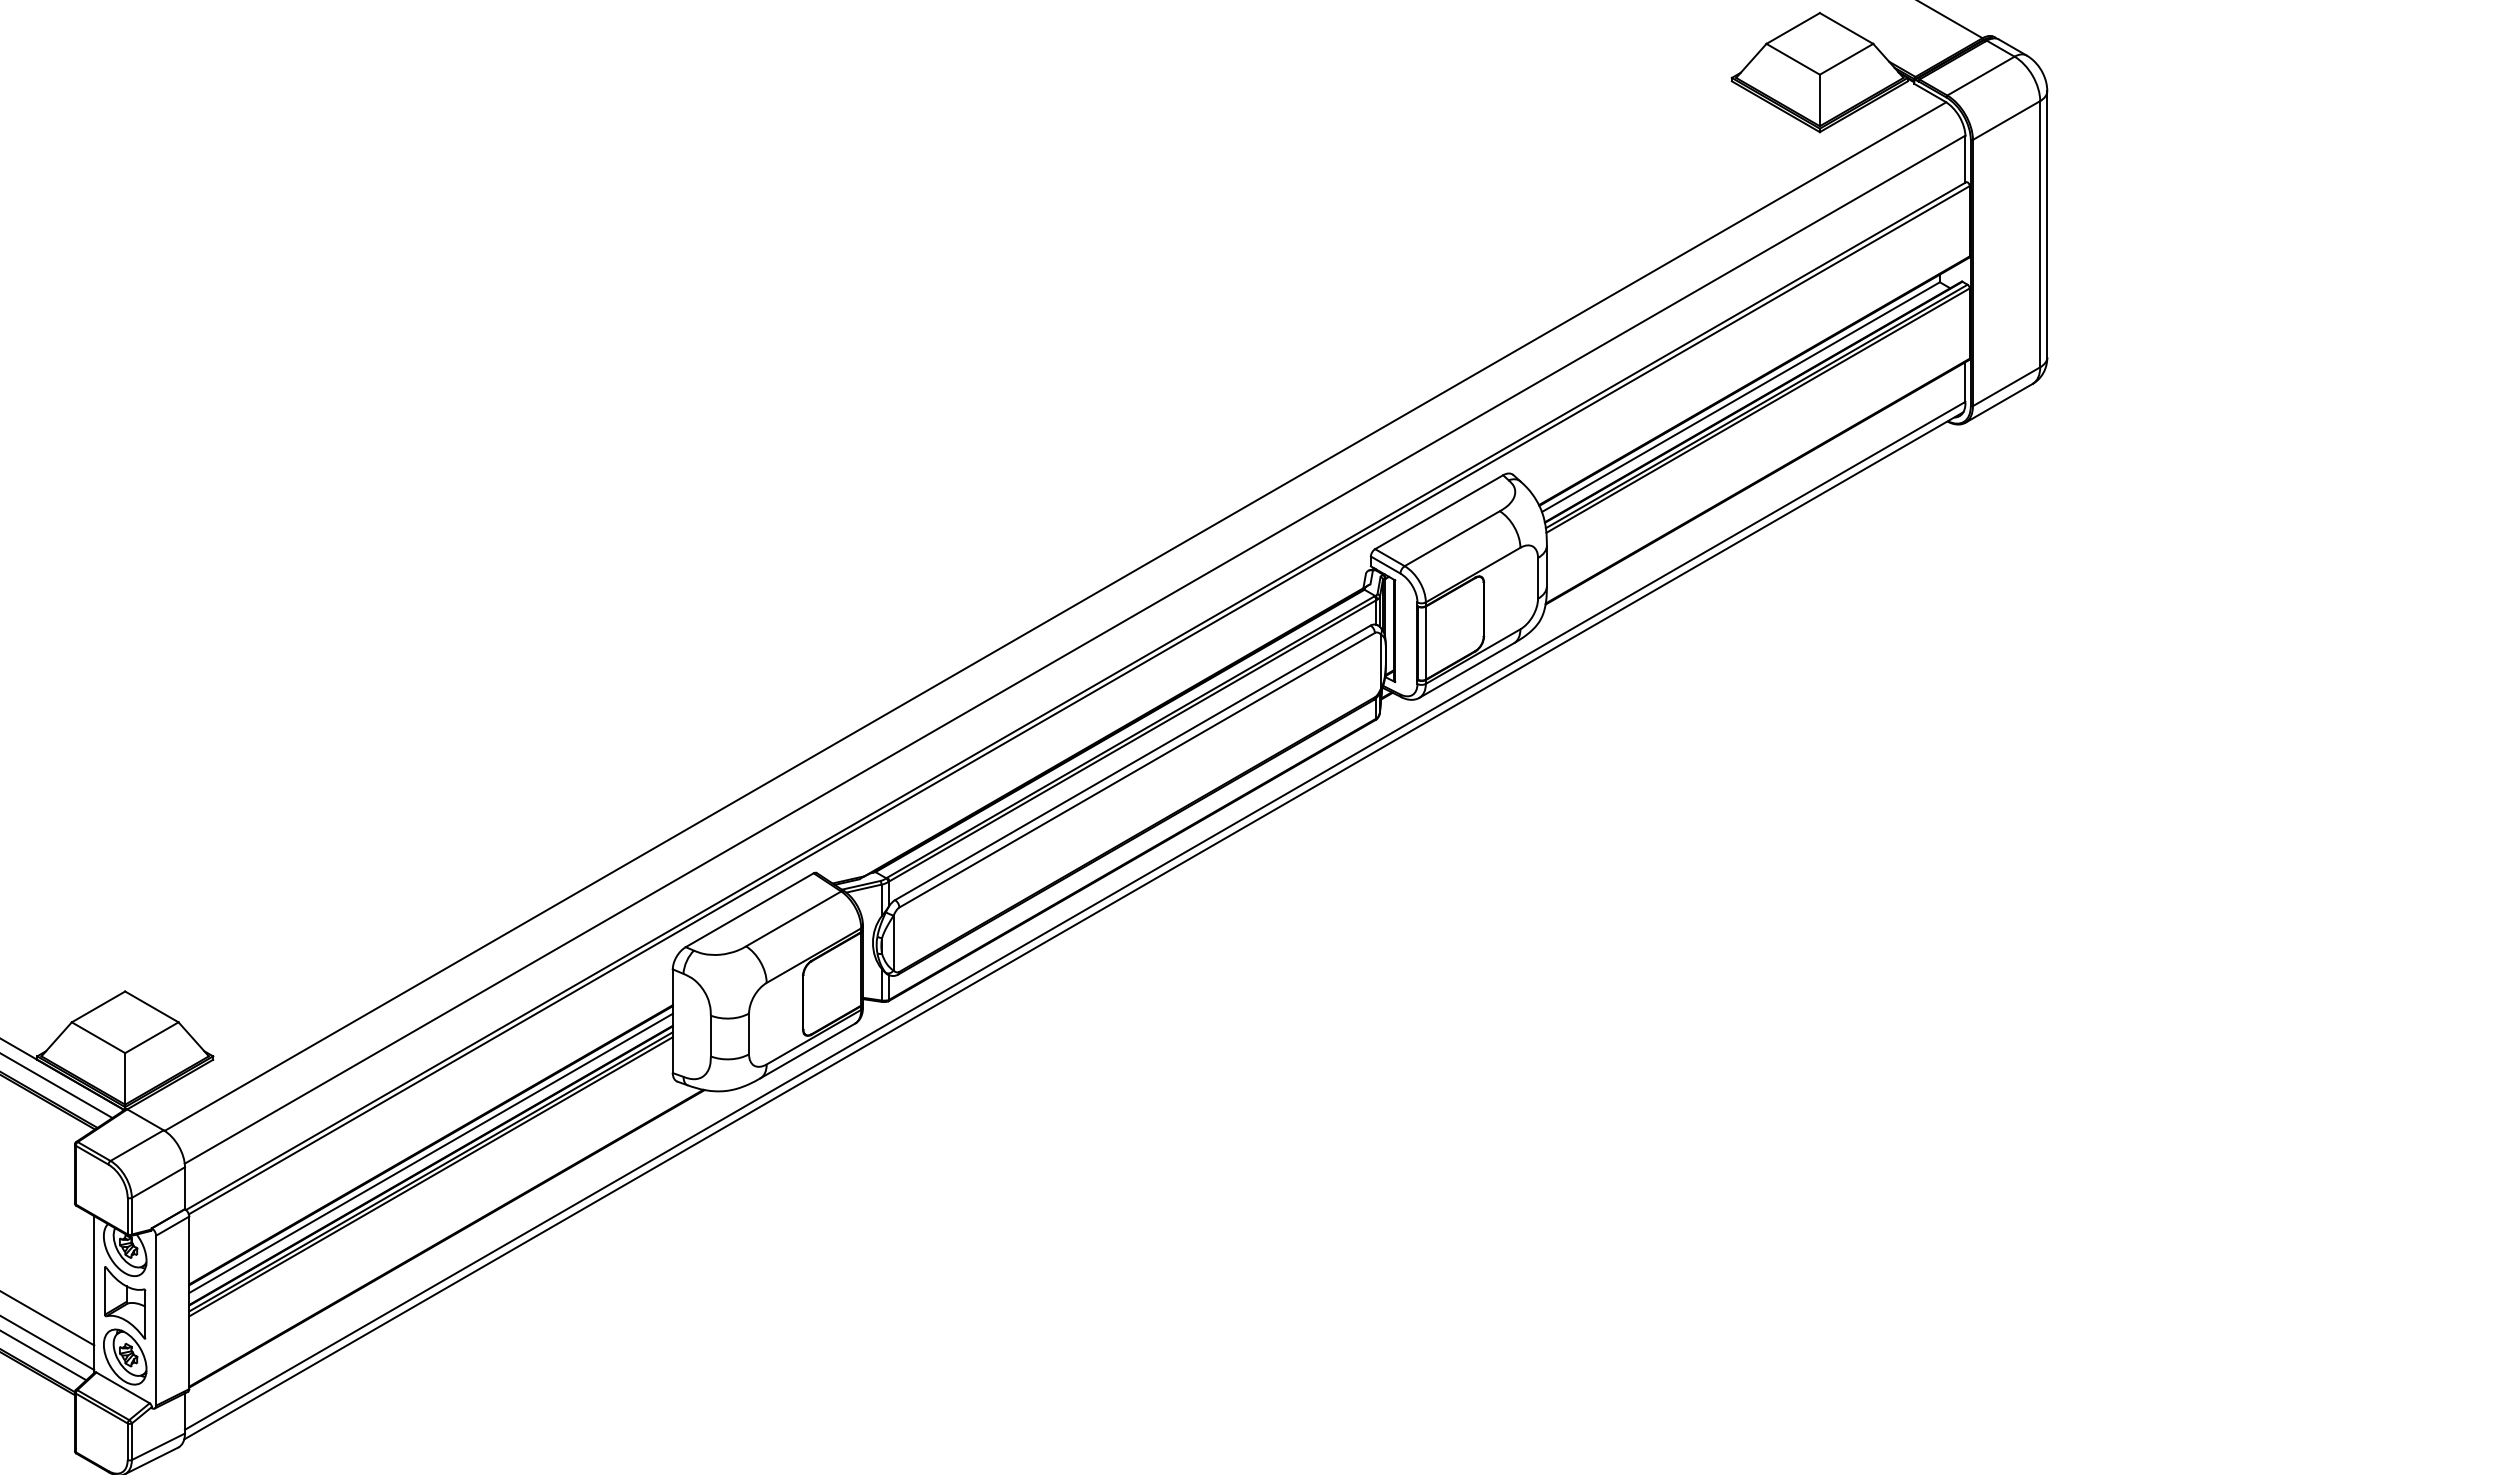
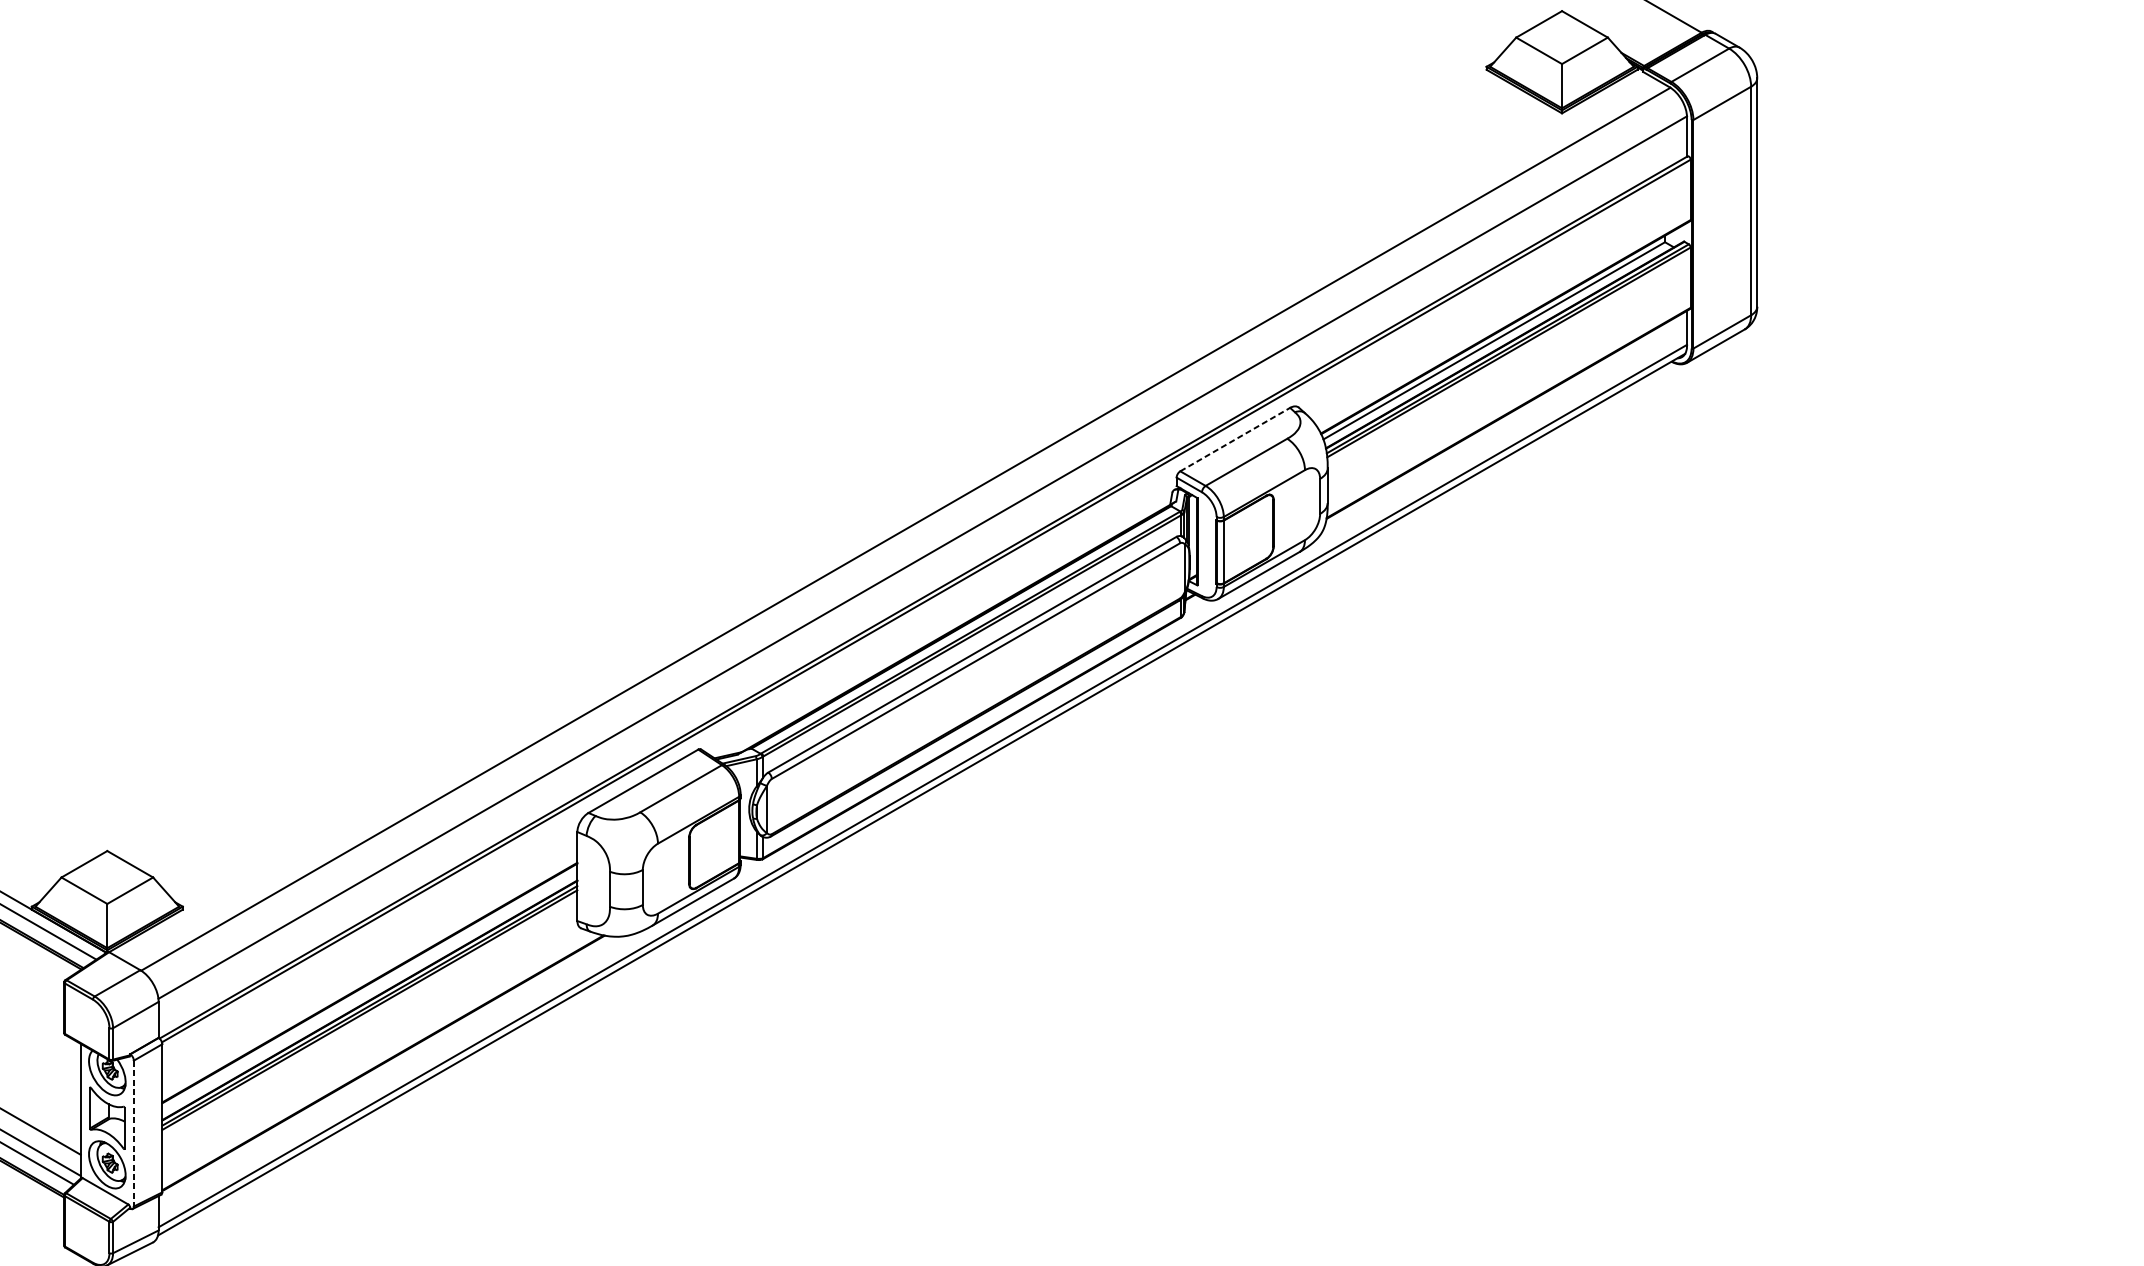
line: (1439, 512) -> (1235, 439), solid -> dashed
line: (430, 1153) -> (369, 990), removed
line: (156, 1320) -> (134, 1133), solid -> dashed

